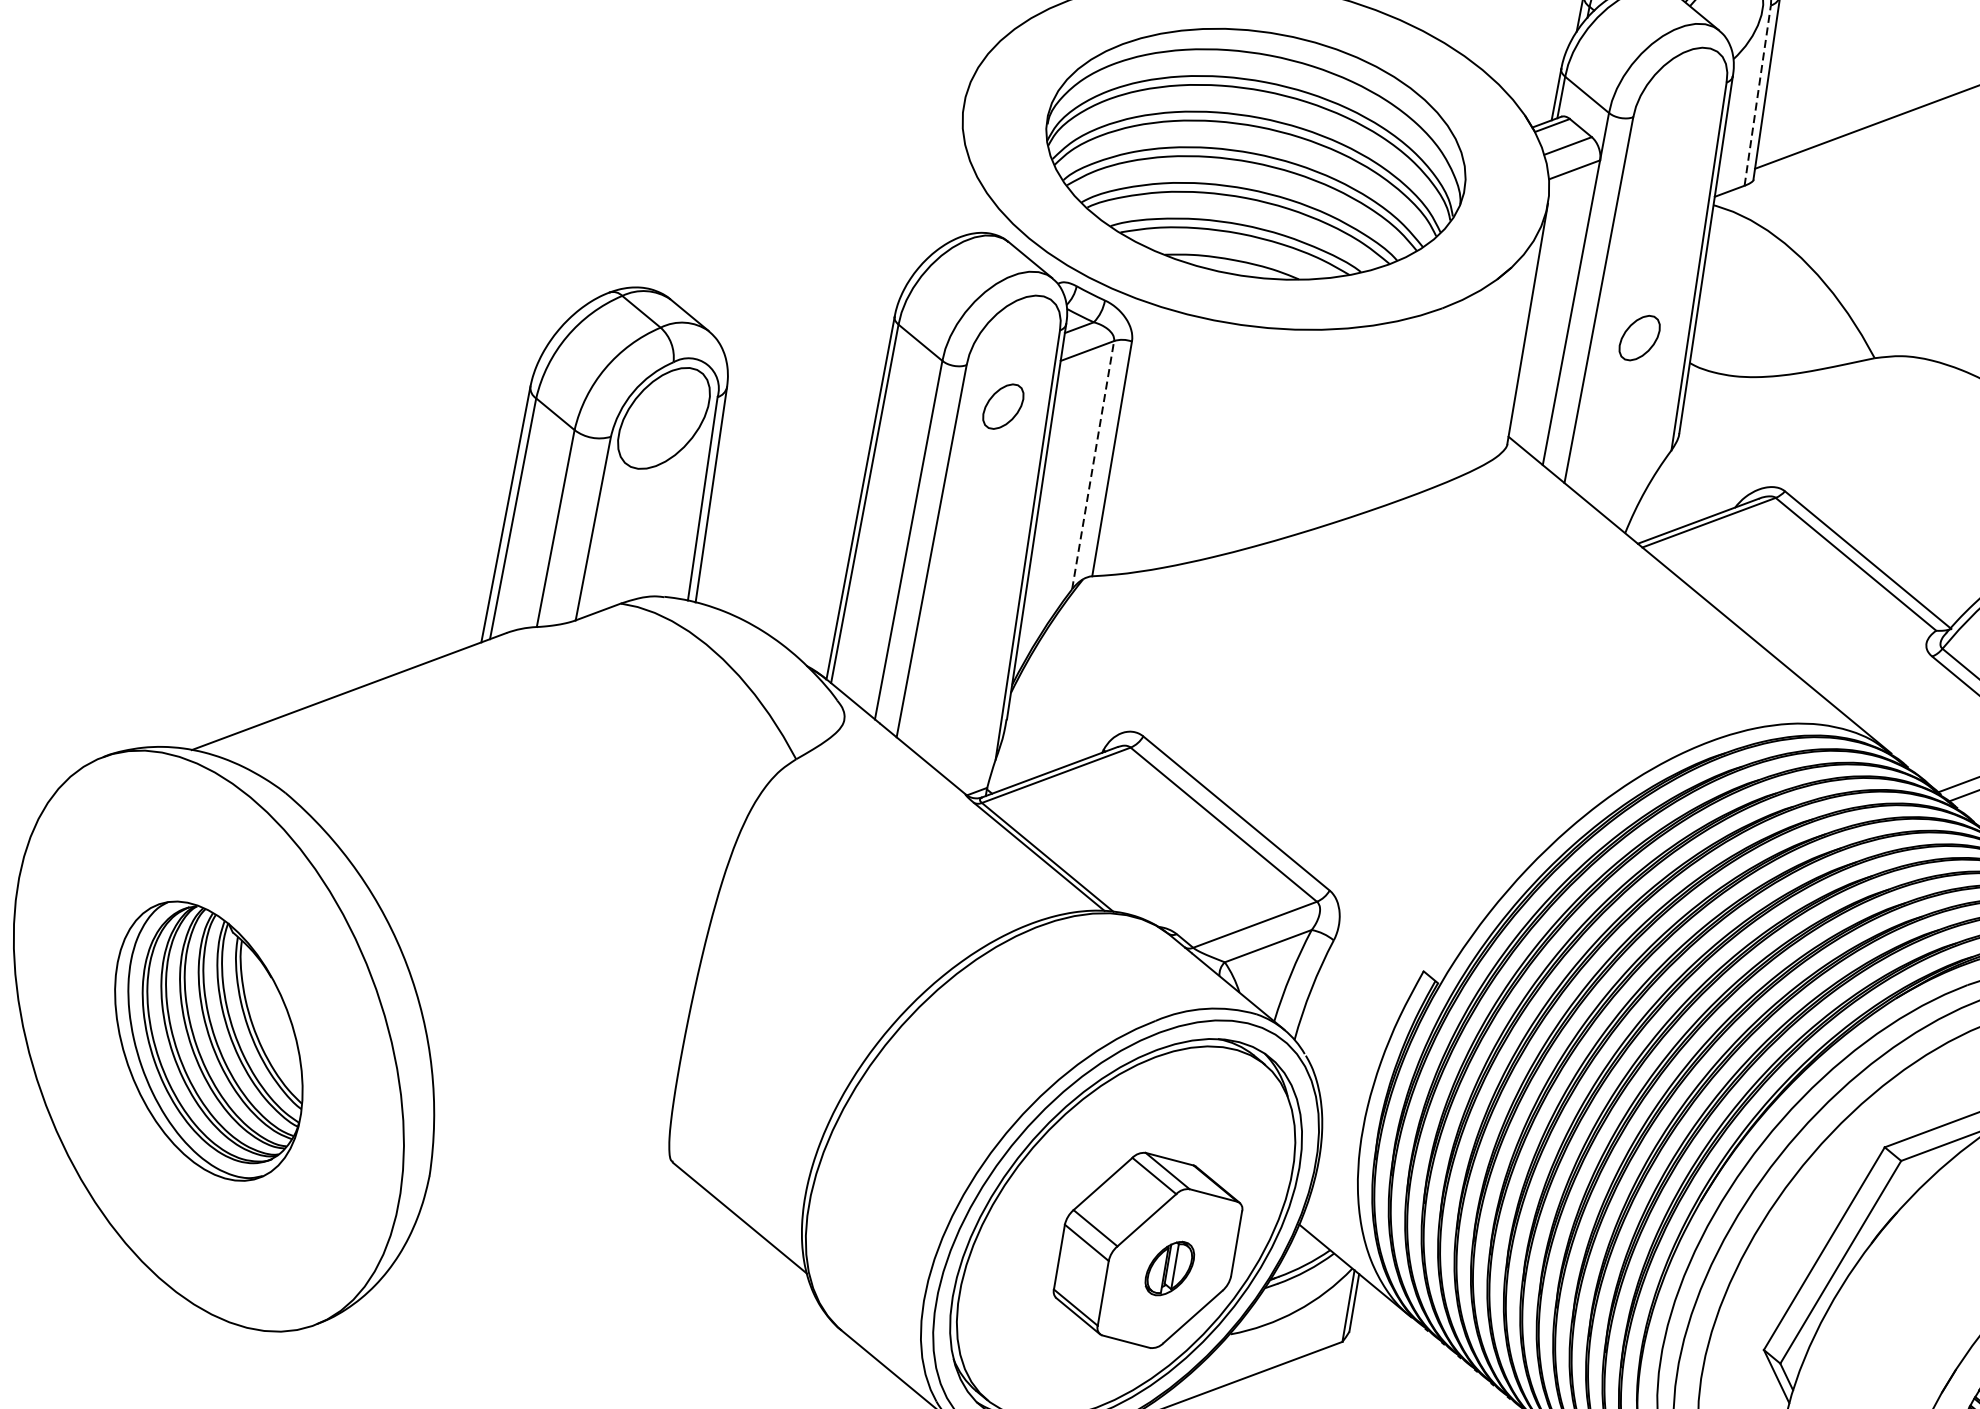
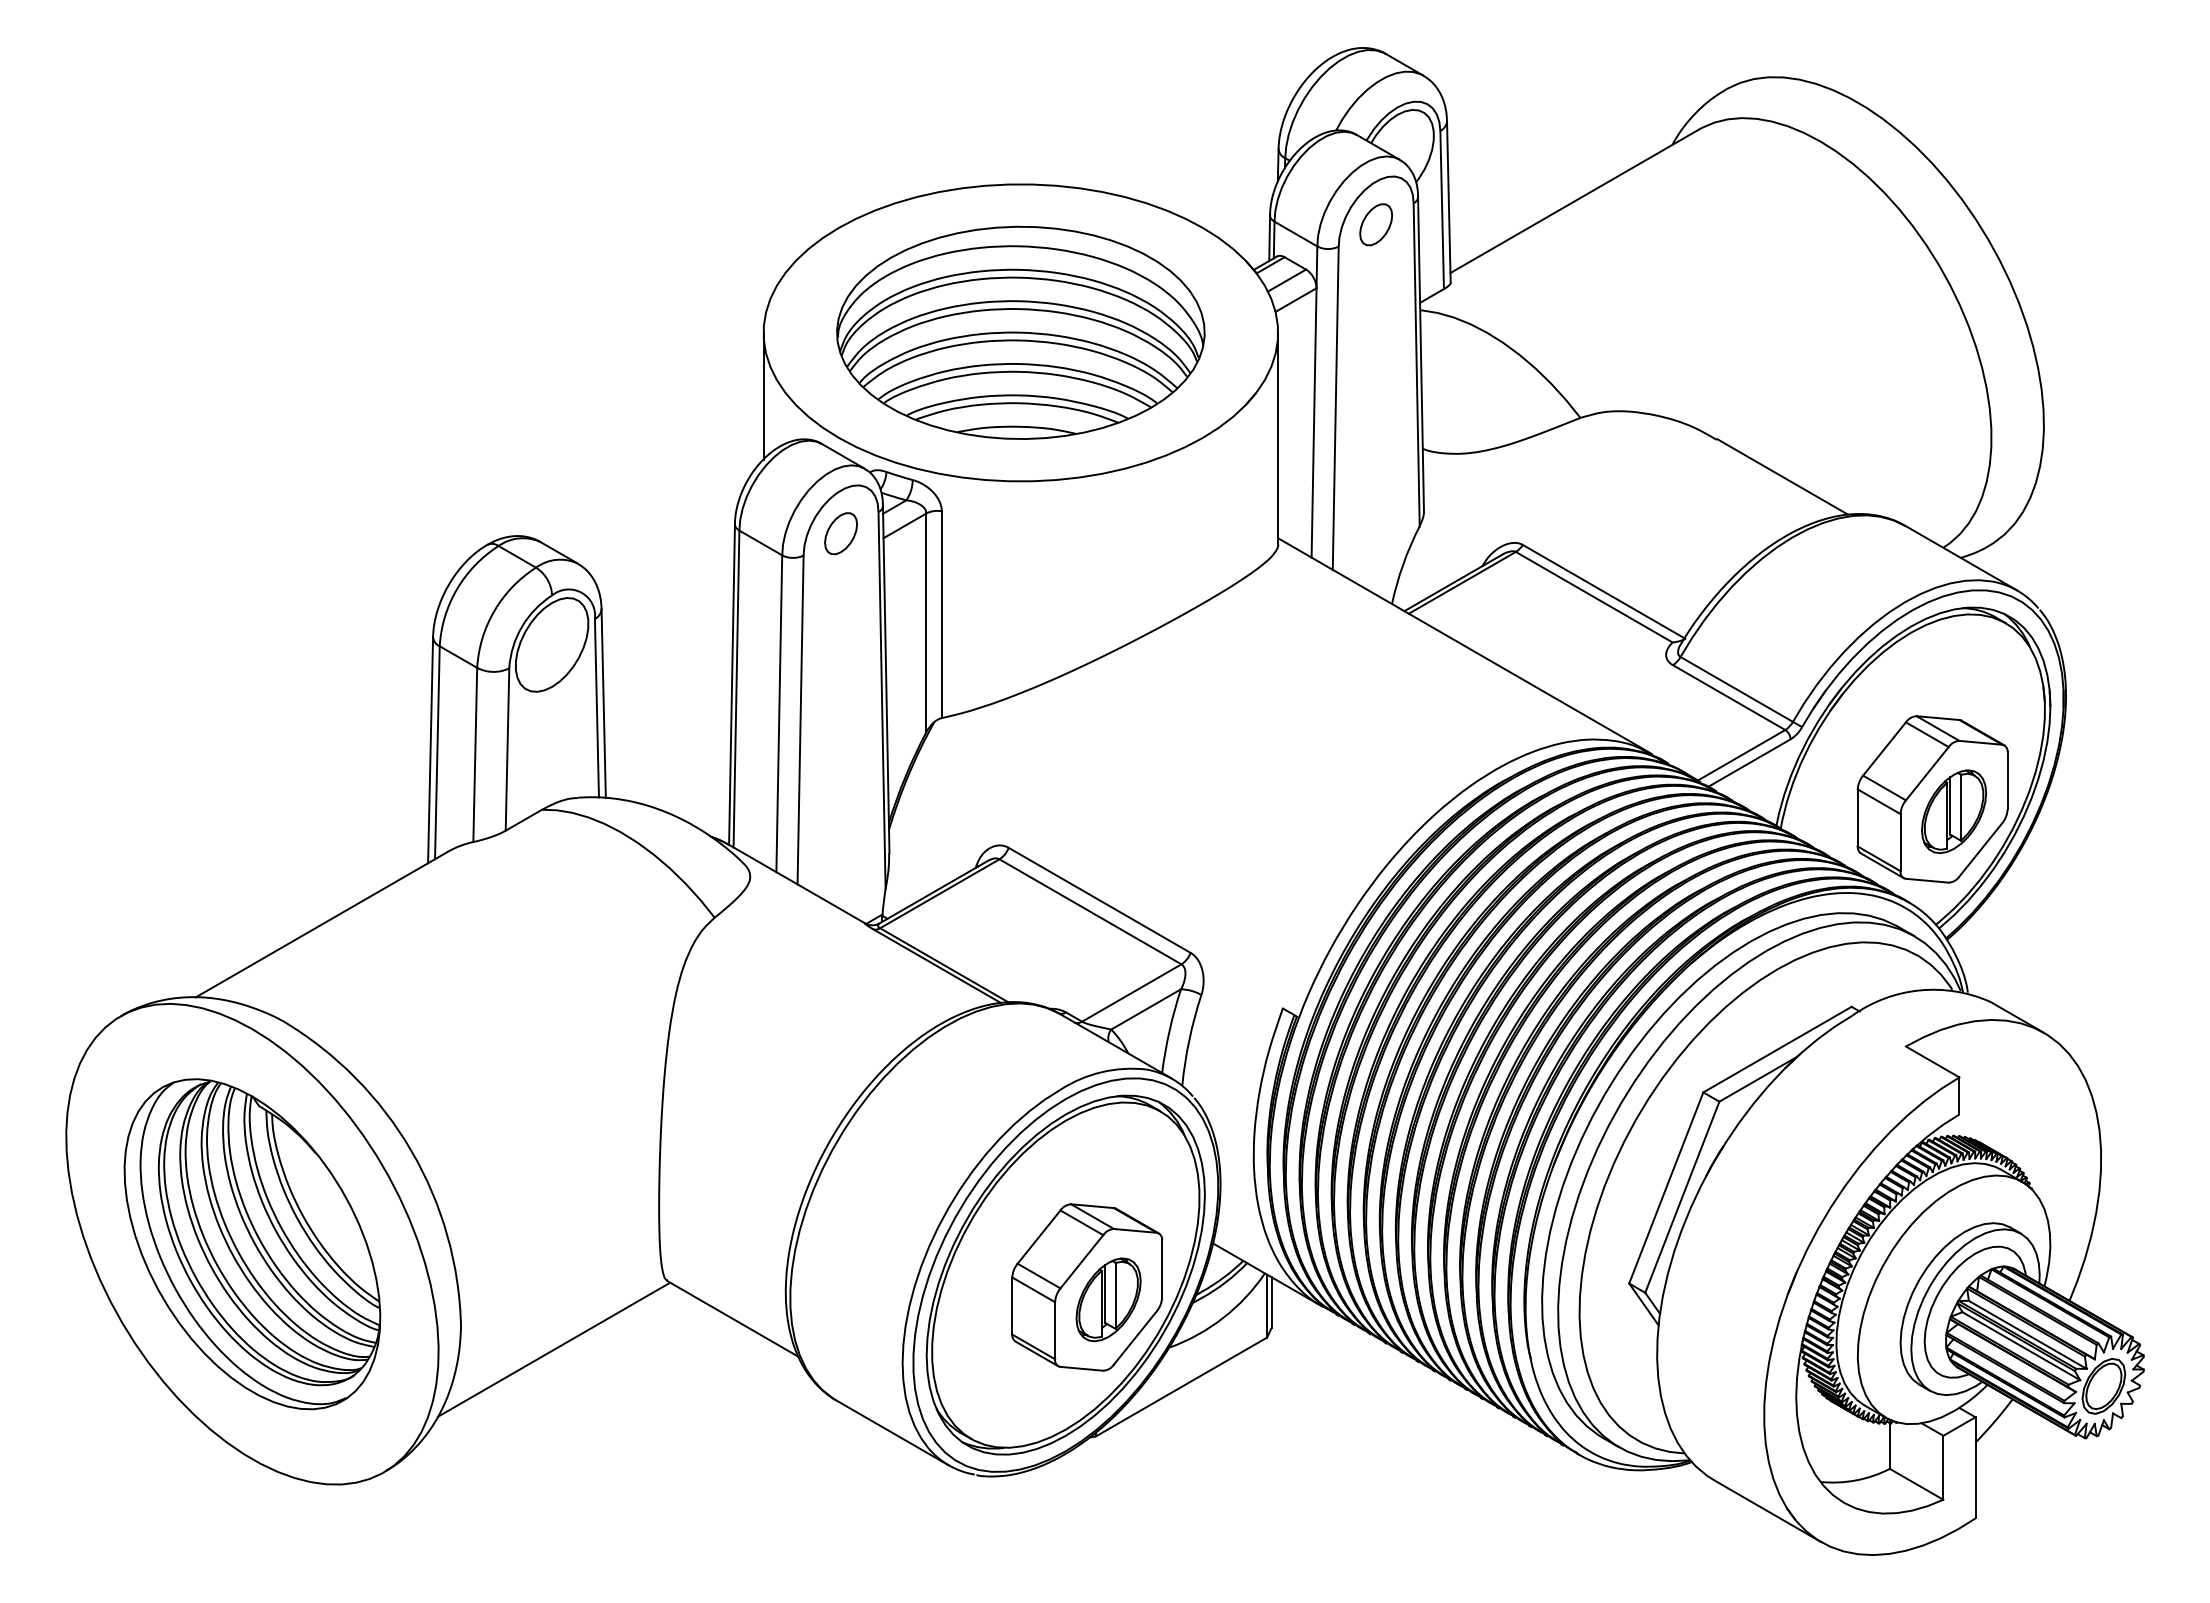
line: (1758, 95) -> (1442, 209), dashed -> solid
line: (951, 175) -> (763, 395), added
part: (1640, 337) -> (1376, 224), moved
part: (1002, 406) -> (840, 533), moved
line: (1093, 464) -> (926, 622), dashed -> solid
part: (208, 1041) -> (252, 1244), size x1.43
line: (531, 1218) -> (554, 1349), added
part: (1169, 1268) -> (1108, 1299), size x1.67

